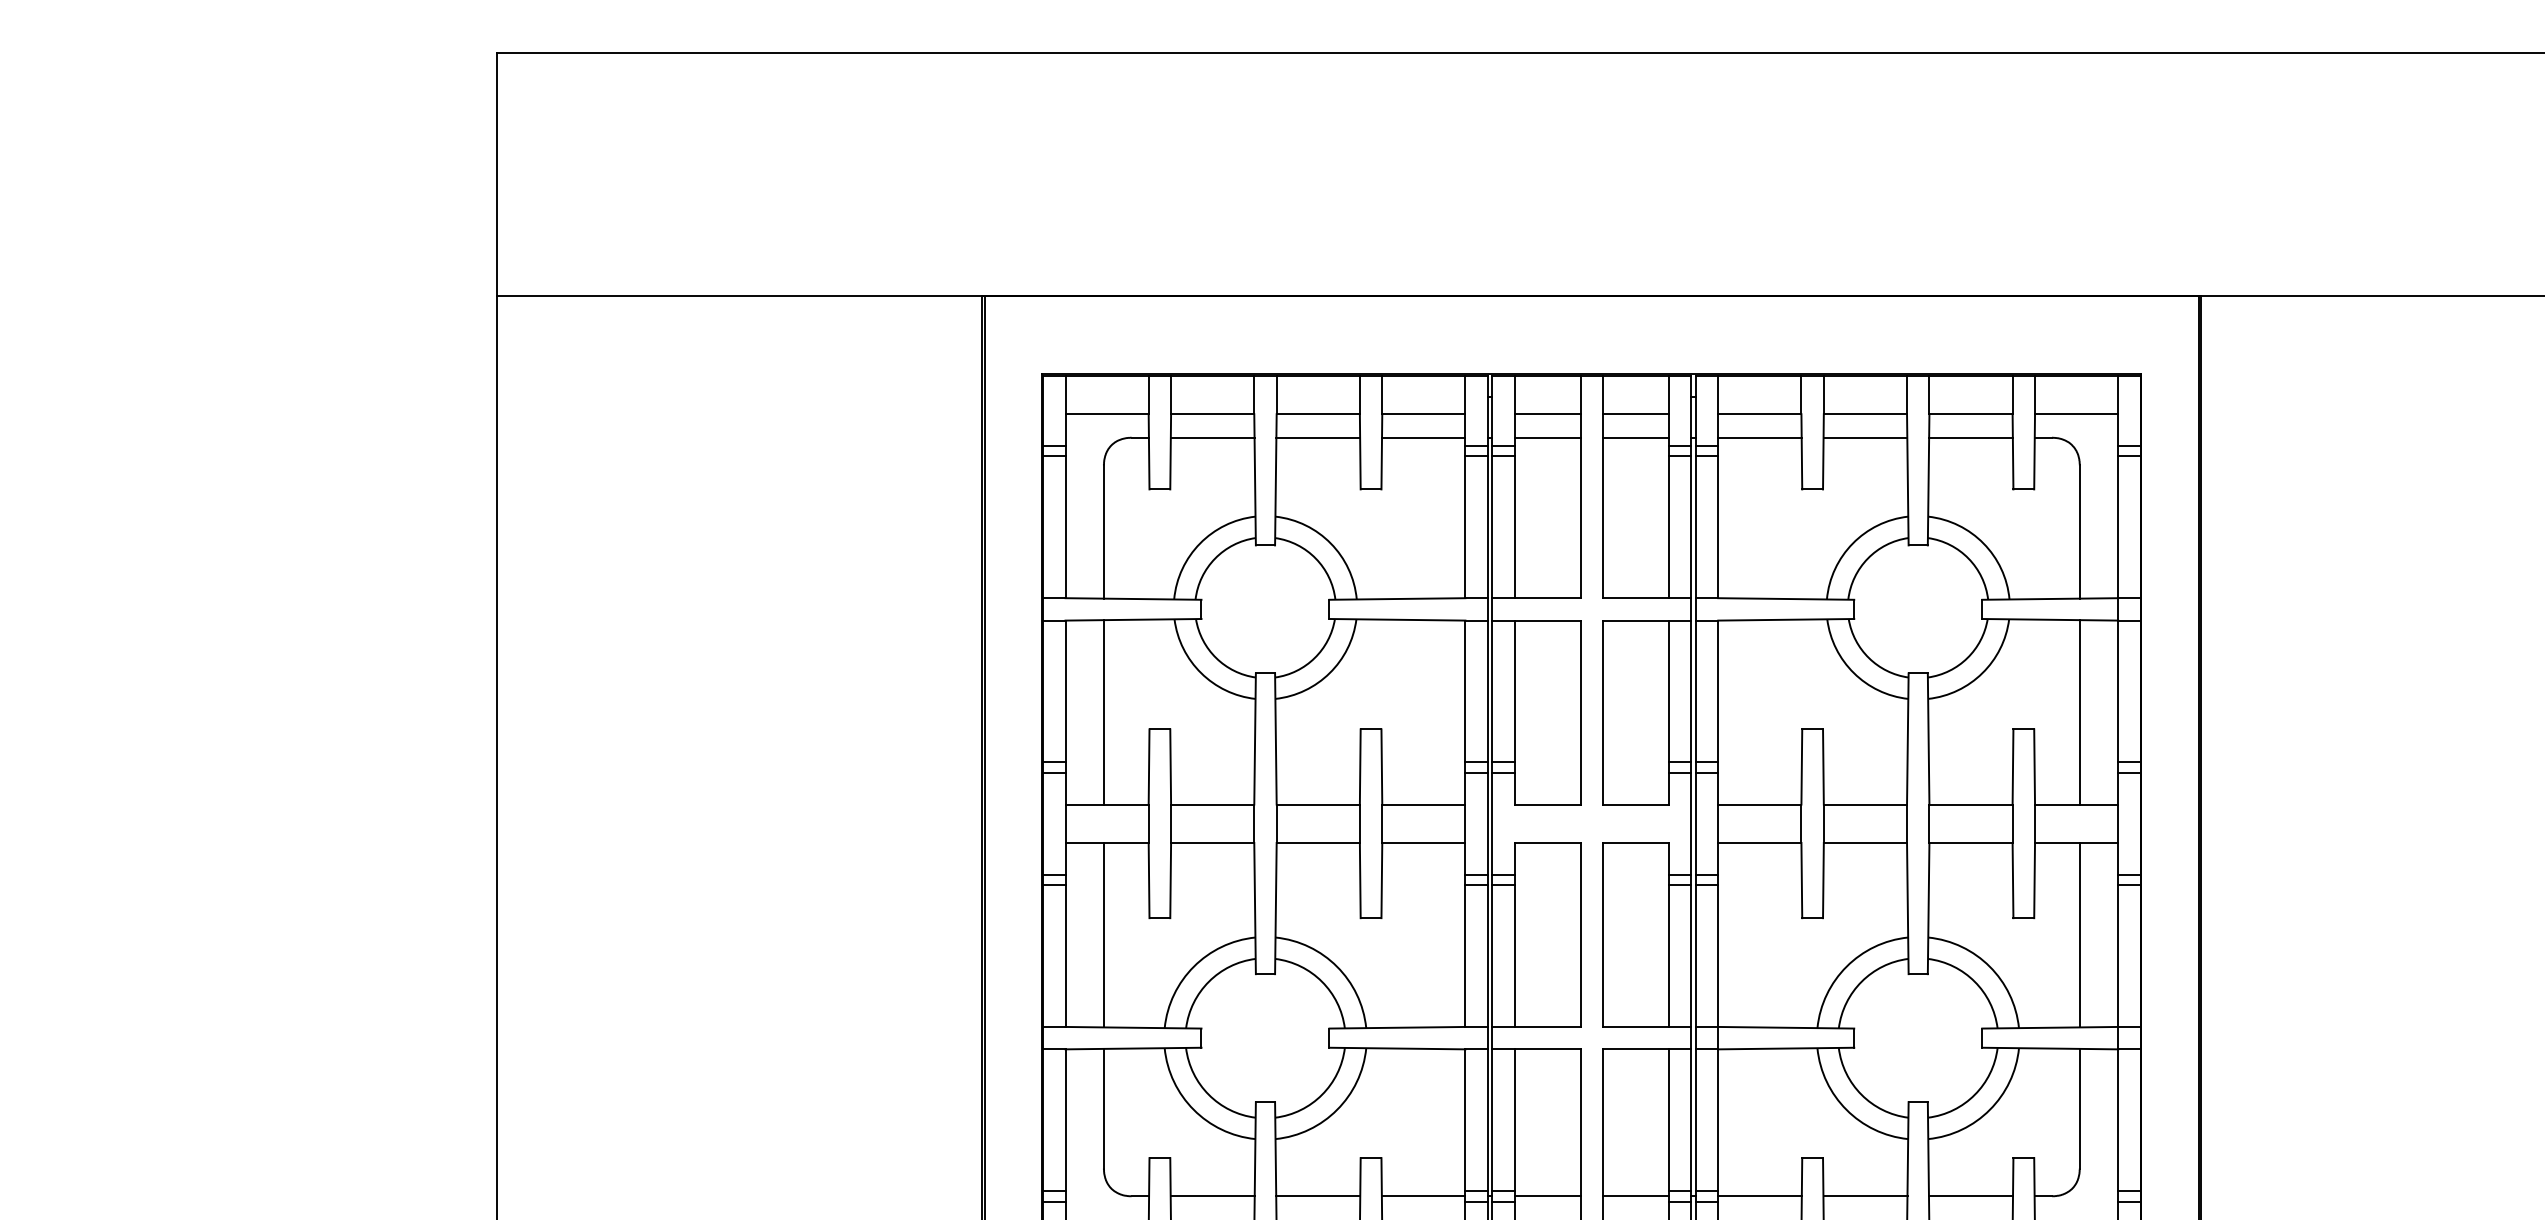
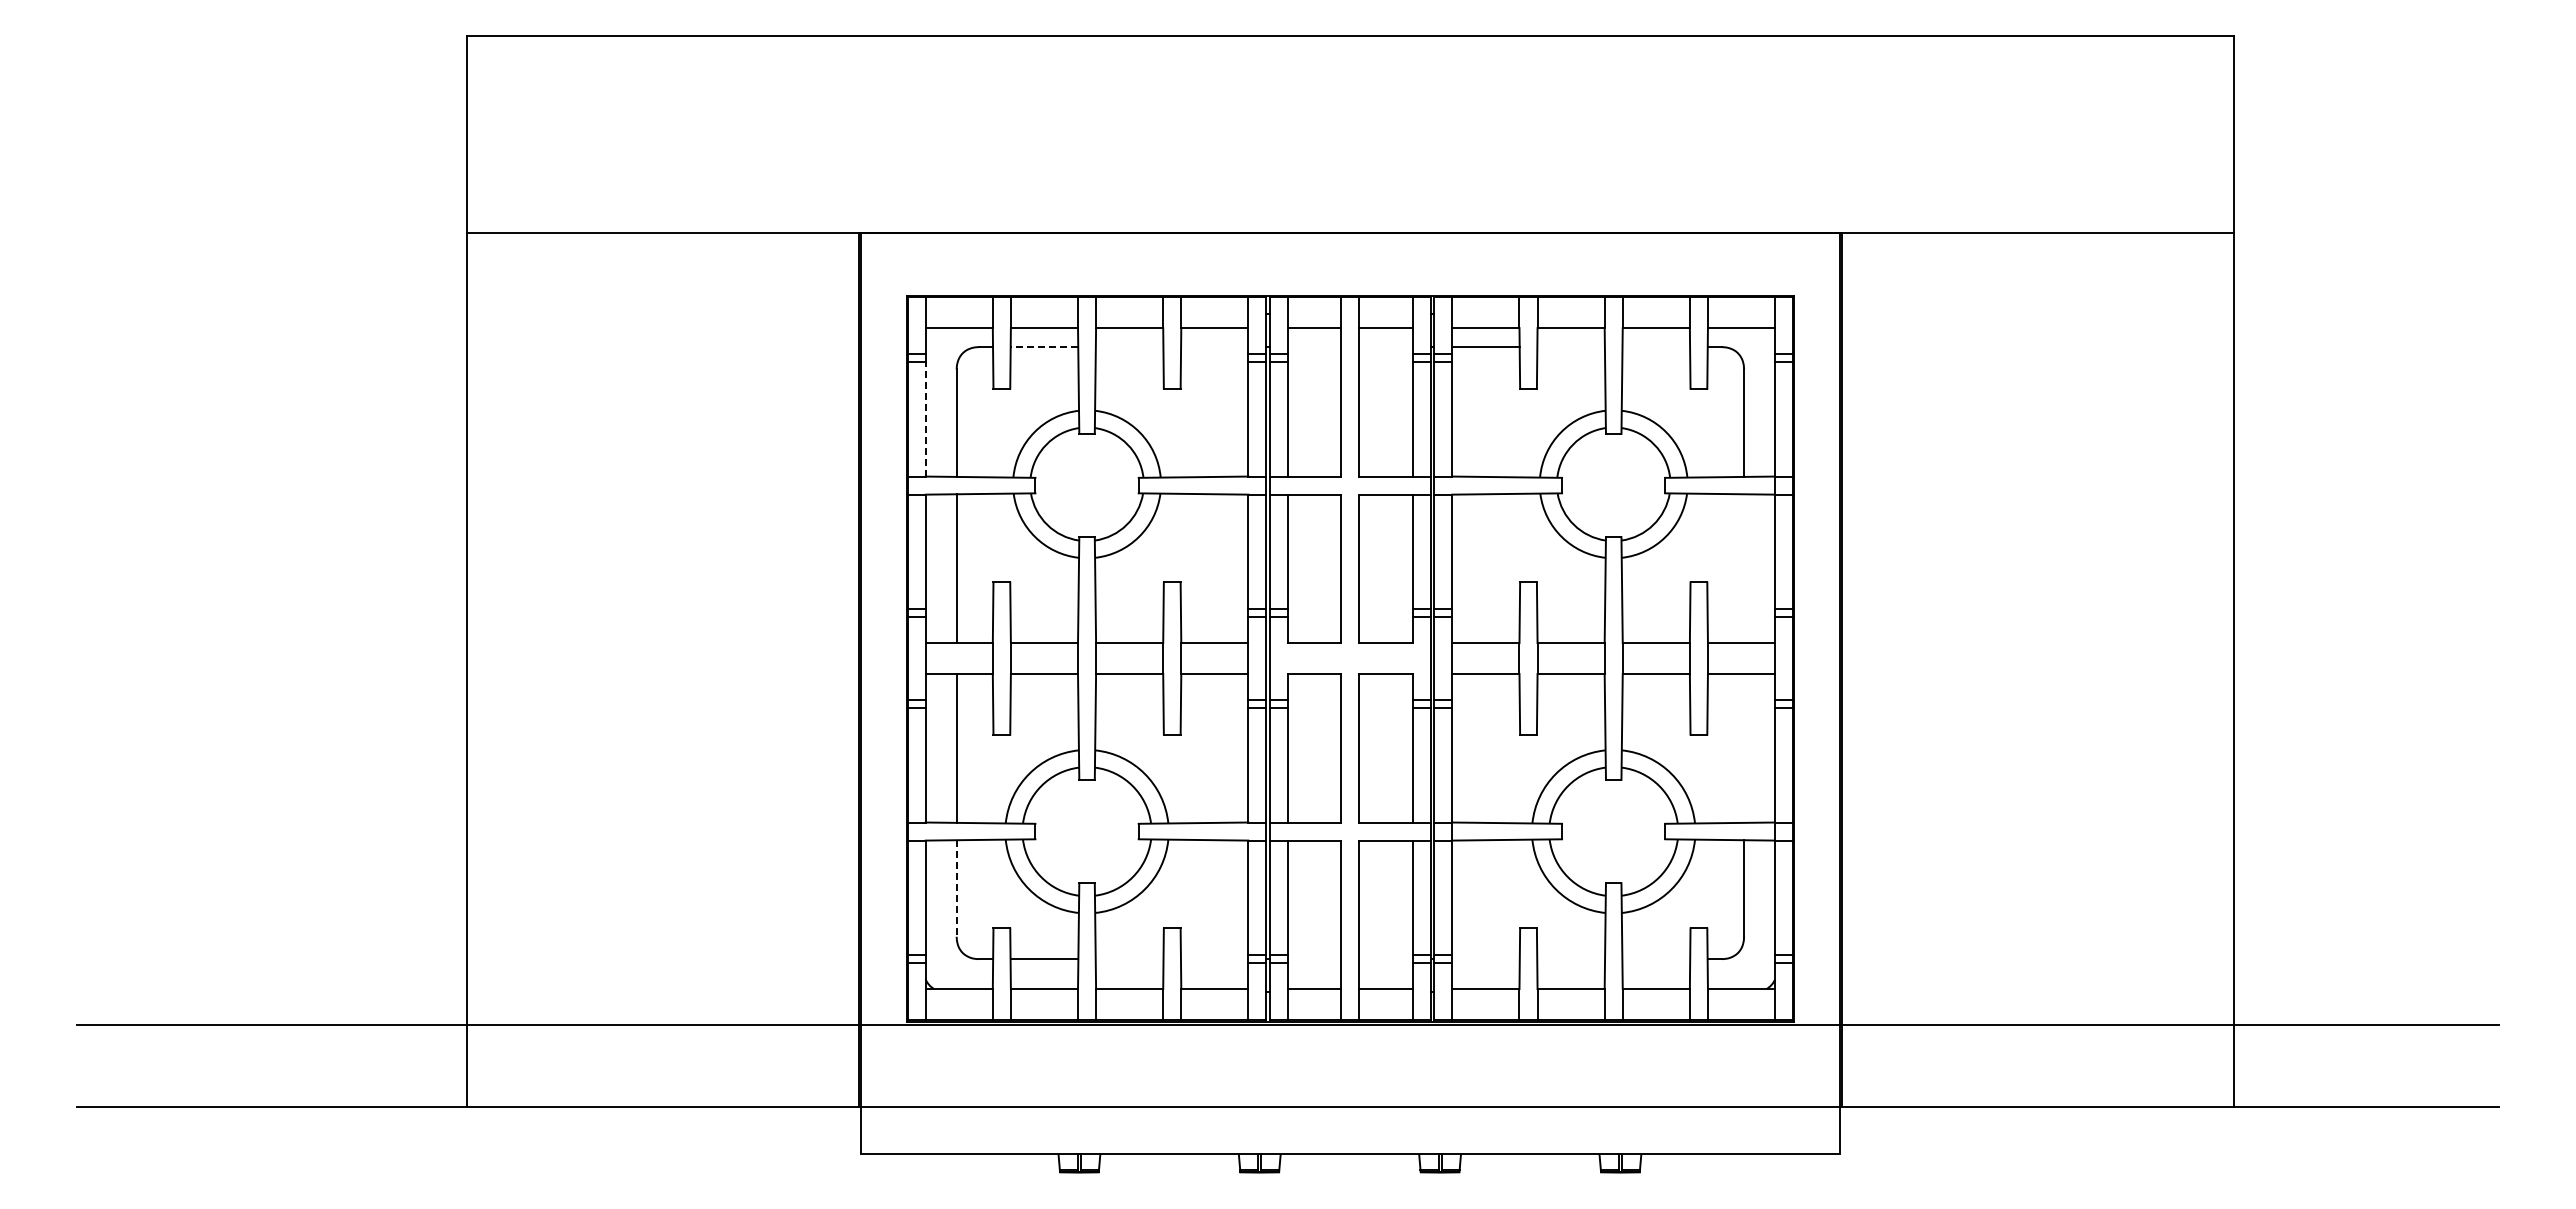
line: (1212, 438) -> (1044, 347), solid -> dashed
line: (1318, 438) -> (1129, 347), removed
line: (1423, 438) -> (1214, 347), removed
line: (1547, 438) -> (1314, 347), removed
line: (1635, 438) -> (1385, 347), removed
line: (1864, 438) -> (1570, 347), removed
line: (1971, 438) -> (1656, 347), removed
line: (1065, 526) -> (925, 418), solid -> dashed
line: (2080, 712) -> (1744, 568), removed
line: (2080, 935) -> (1744, 748), removed
line: (1103, 1108) -> (956, 888), solid -> dashed
line: (1318, 1196) -> (1129, 959), removed
line: (1423, 1196) -> (1214, 959), removed
line: (1547, 1196) -> (1314, 959), removed
line: (1635, 1196) -> (1385, 959), removed
line: (1759, 1196) -> (1485, 959), removed
line: (1865, 1196) -> (1571, 959), removed
line: (1971, 1196) -> (1656, 959), removed

